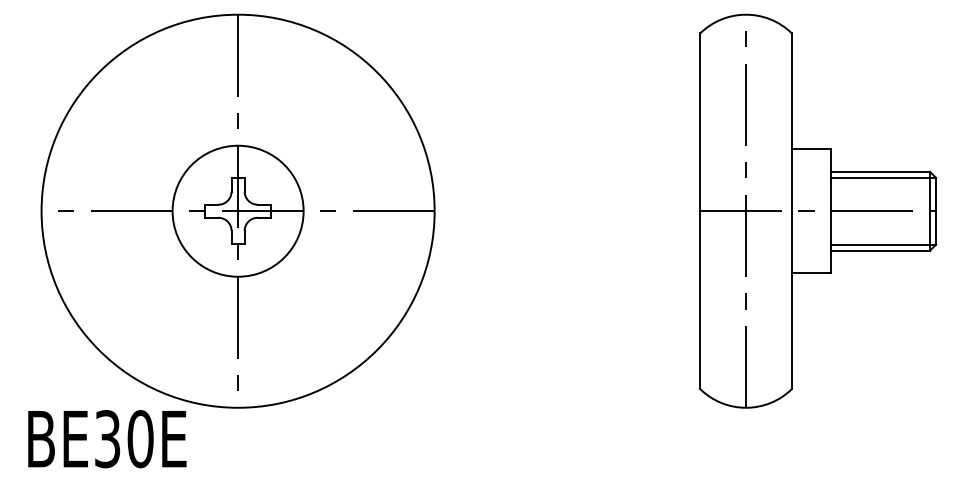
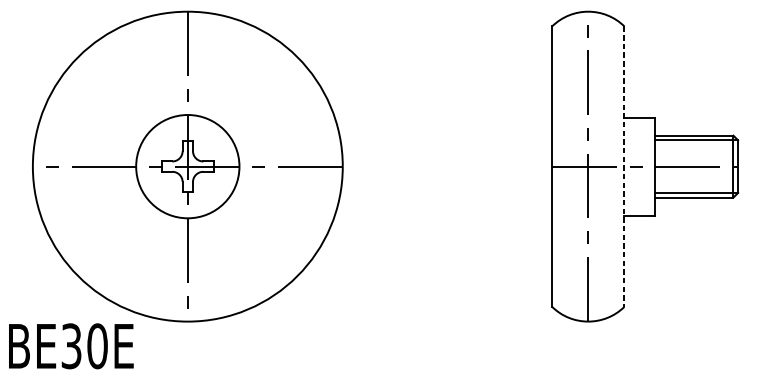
line: (791, 211) -> (624, 166), solid -> dashed
text: (107, 439) -> (71, 346), moved

